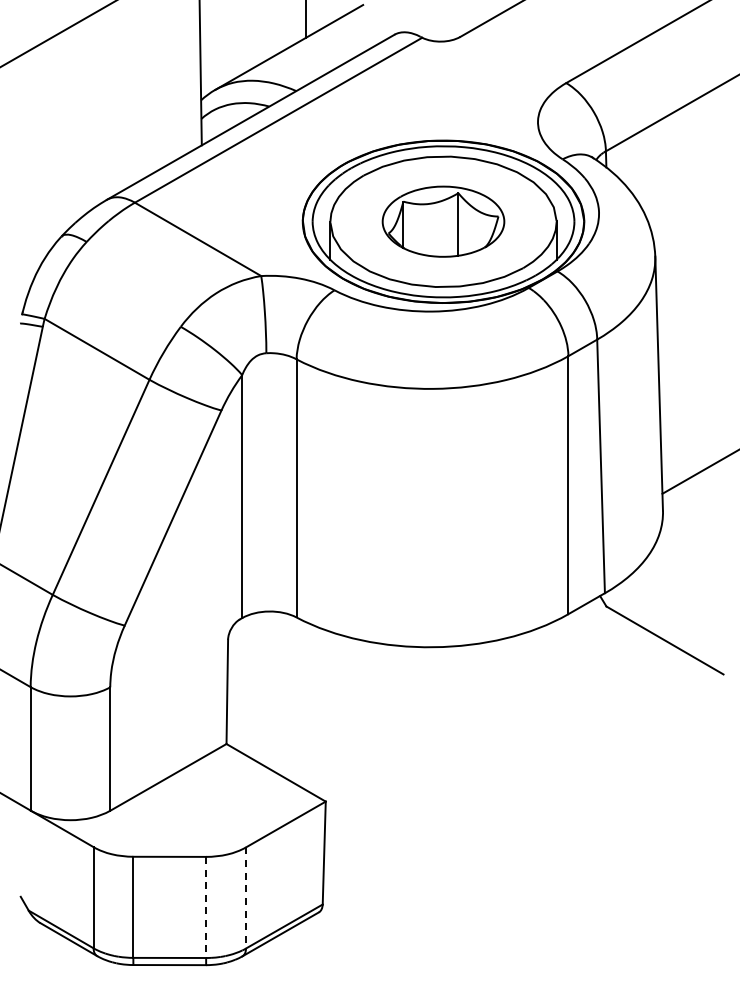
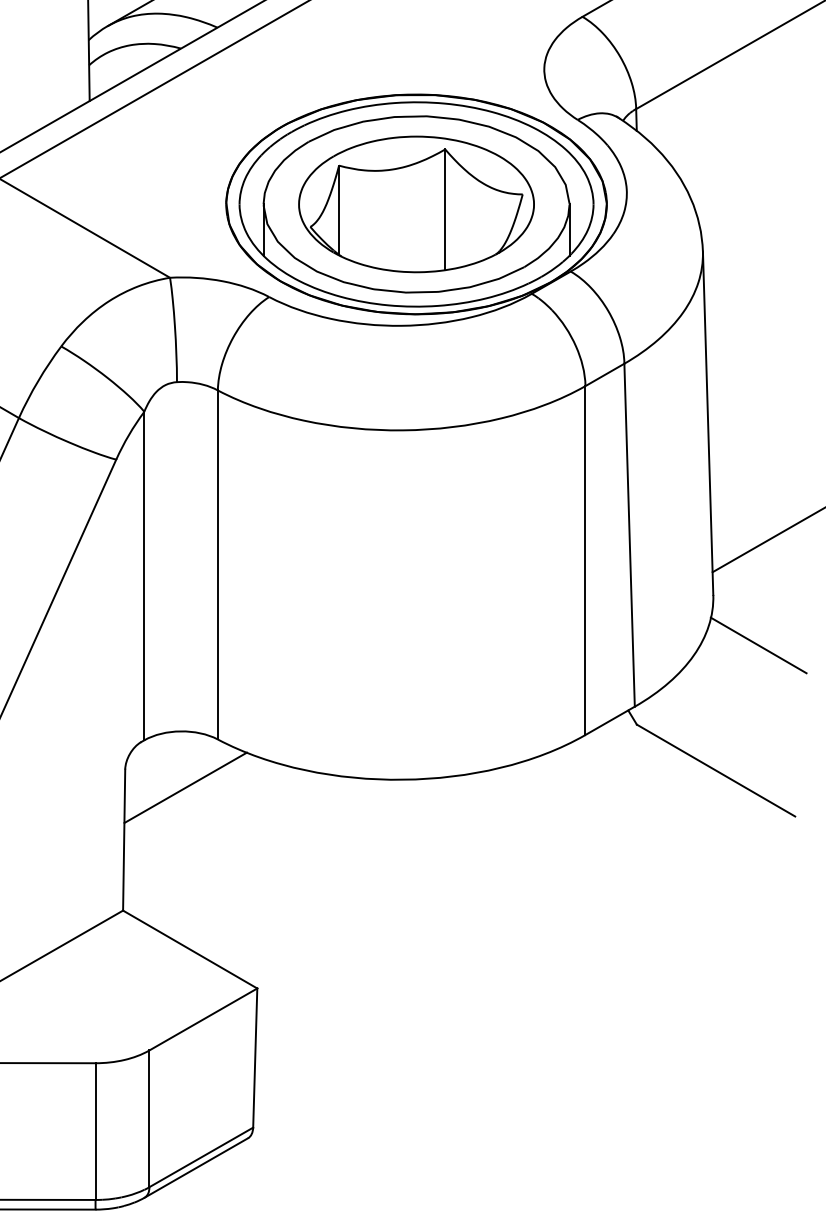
part: (443, 221) -> (416, 203), size x1.43
line: (696, 547) -> (758, 644), added
line: (272, 653) -> (185, 788), added
line: (246, 897) -> (150, 1118), dashed -> solid
line: (206, 907) -> (96, 1131), dashed -> solid

